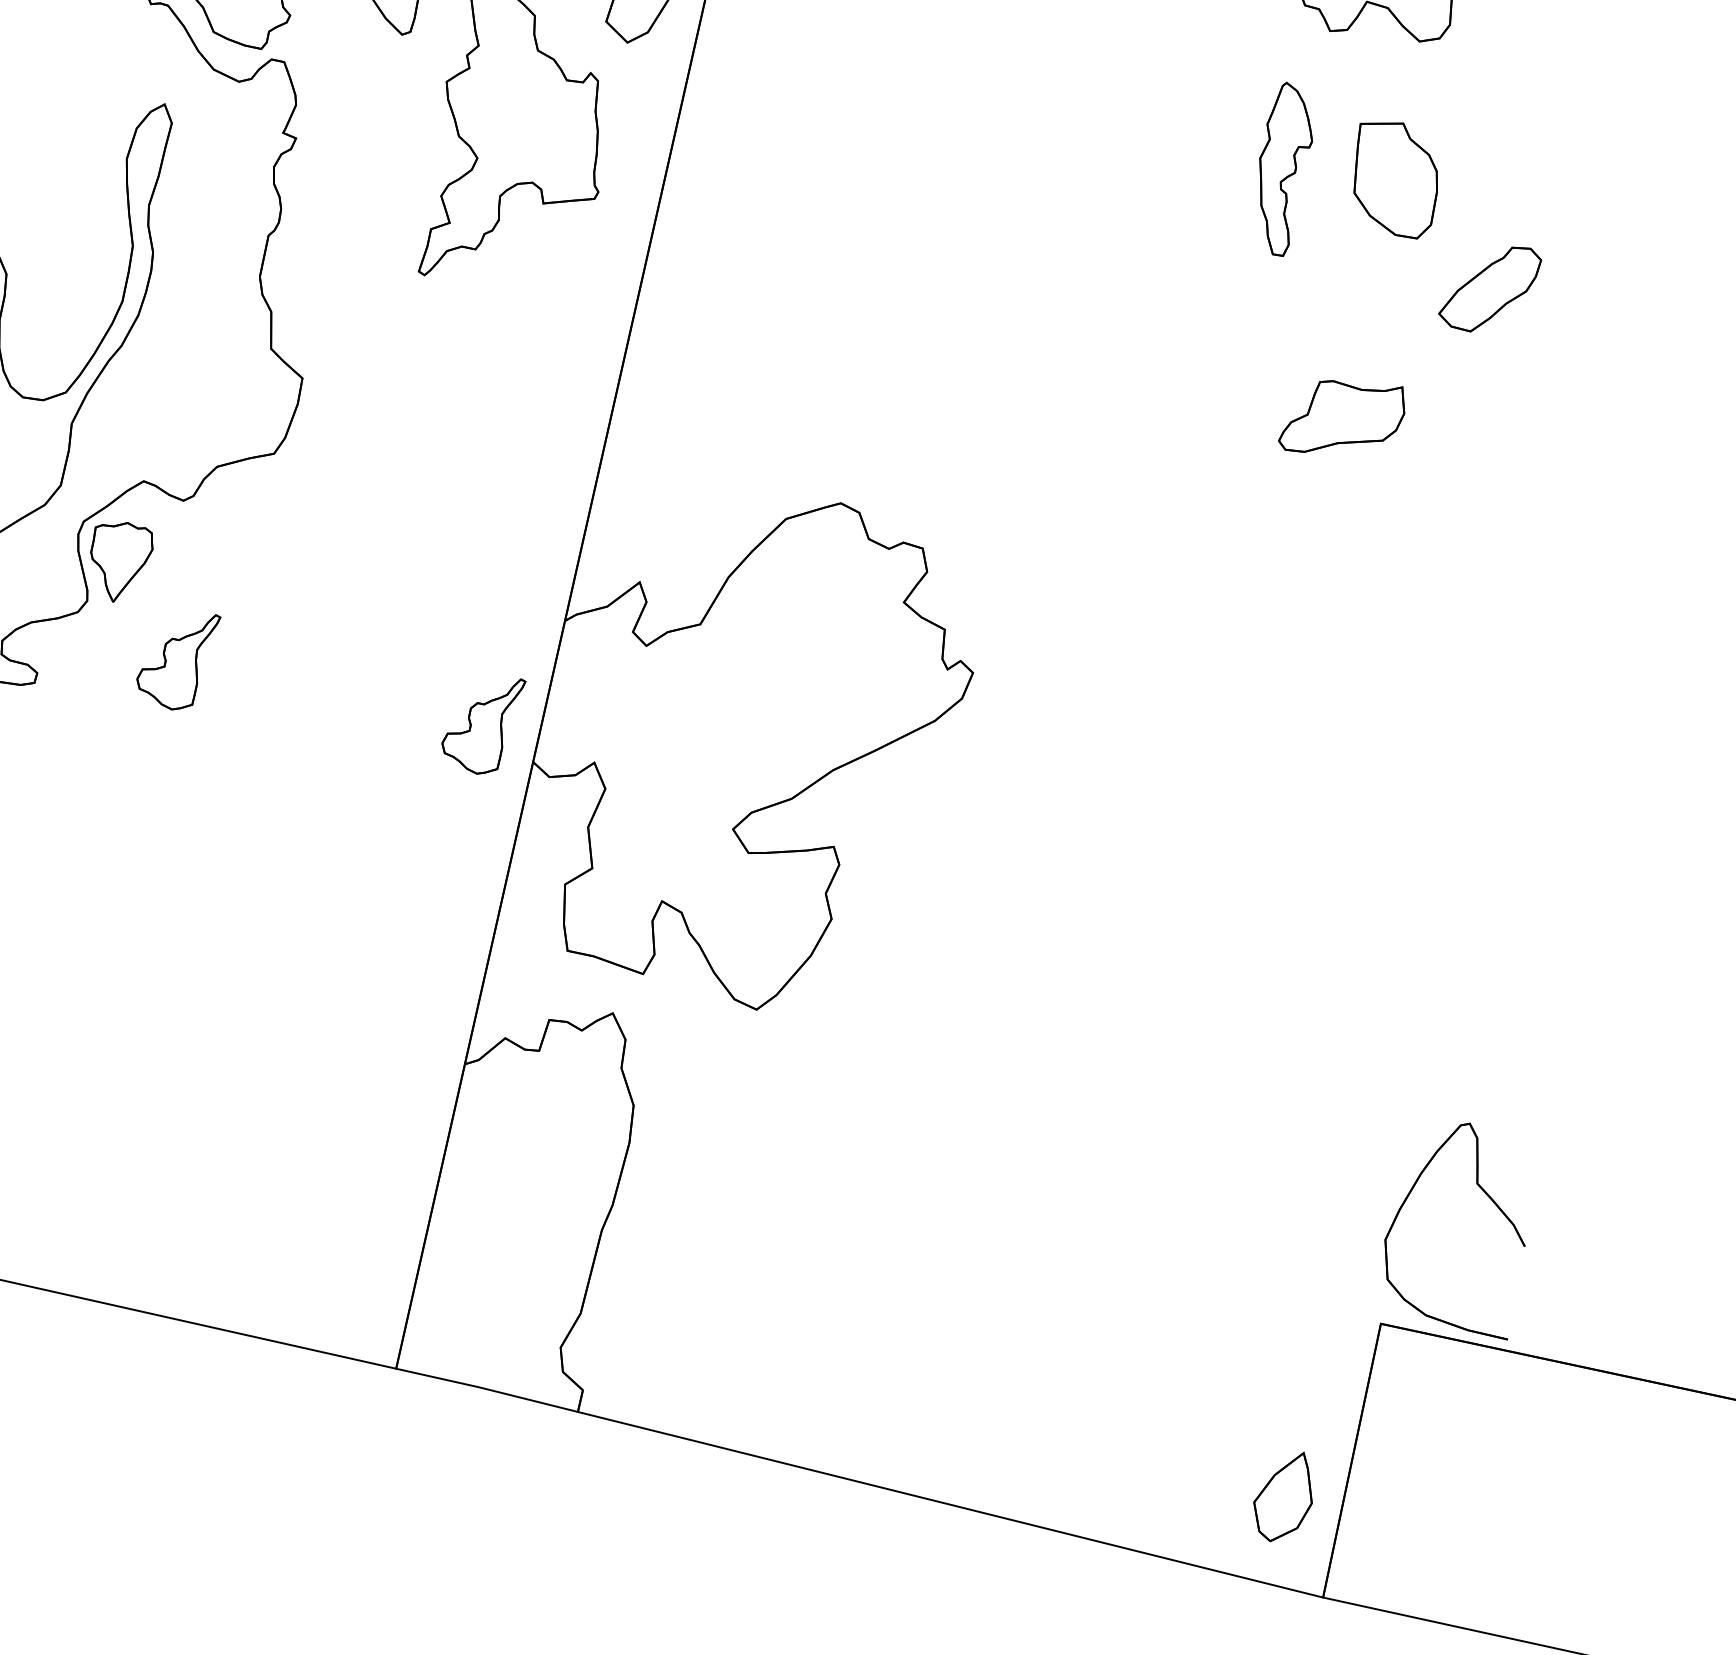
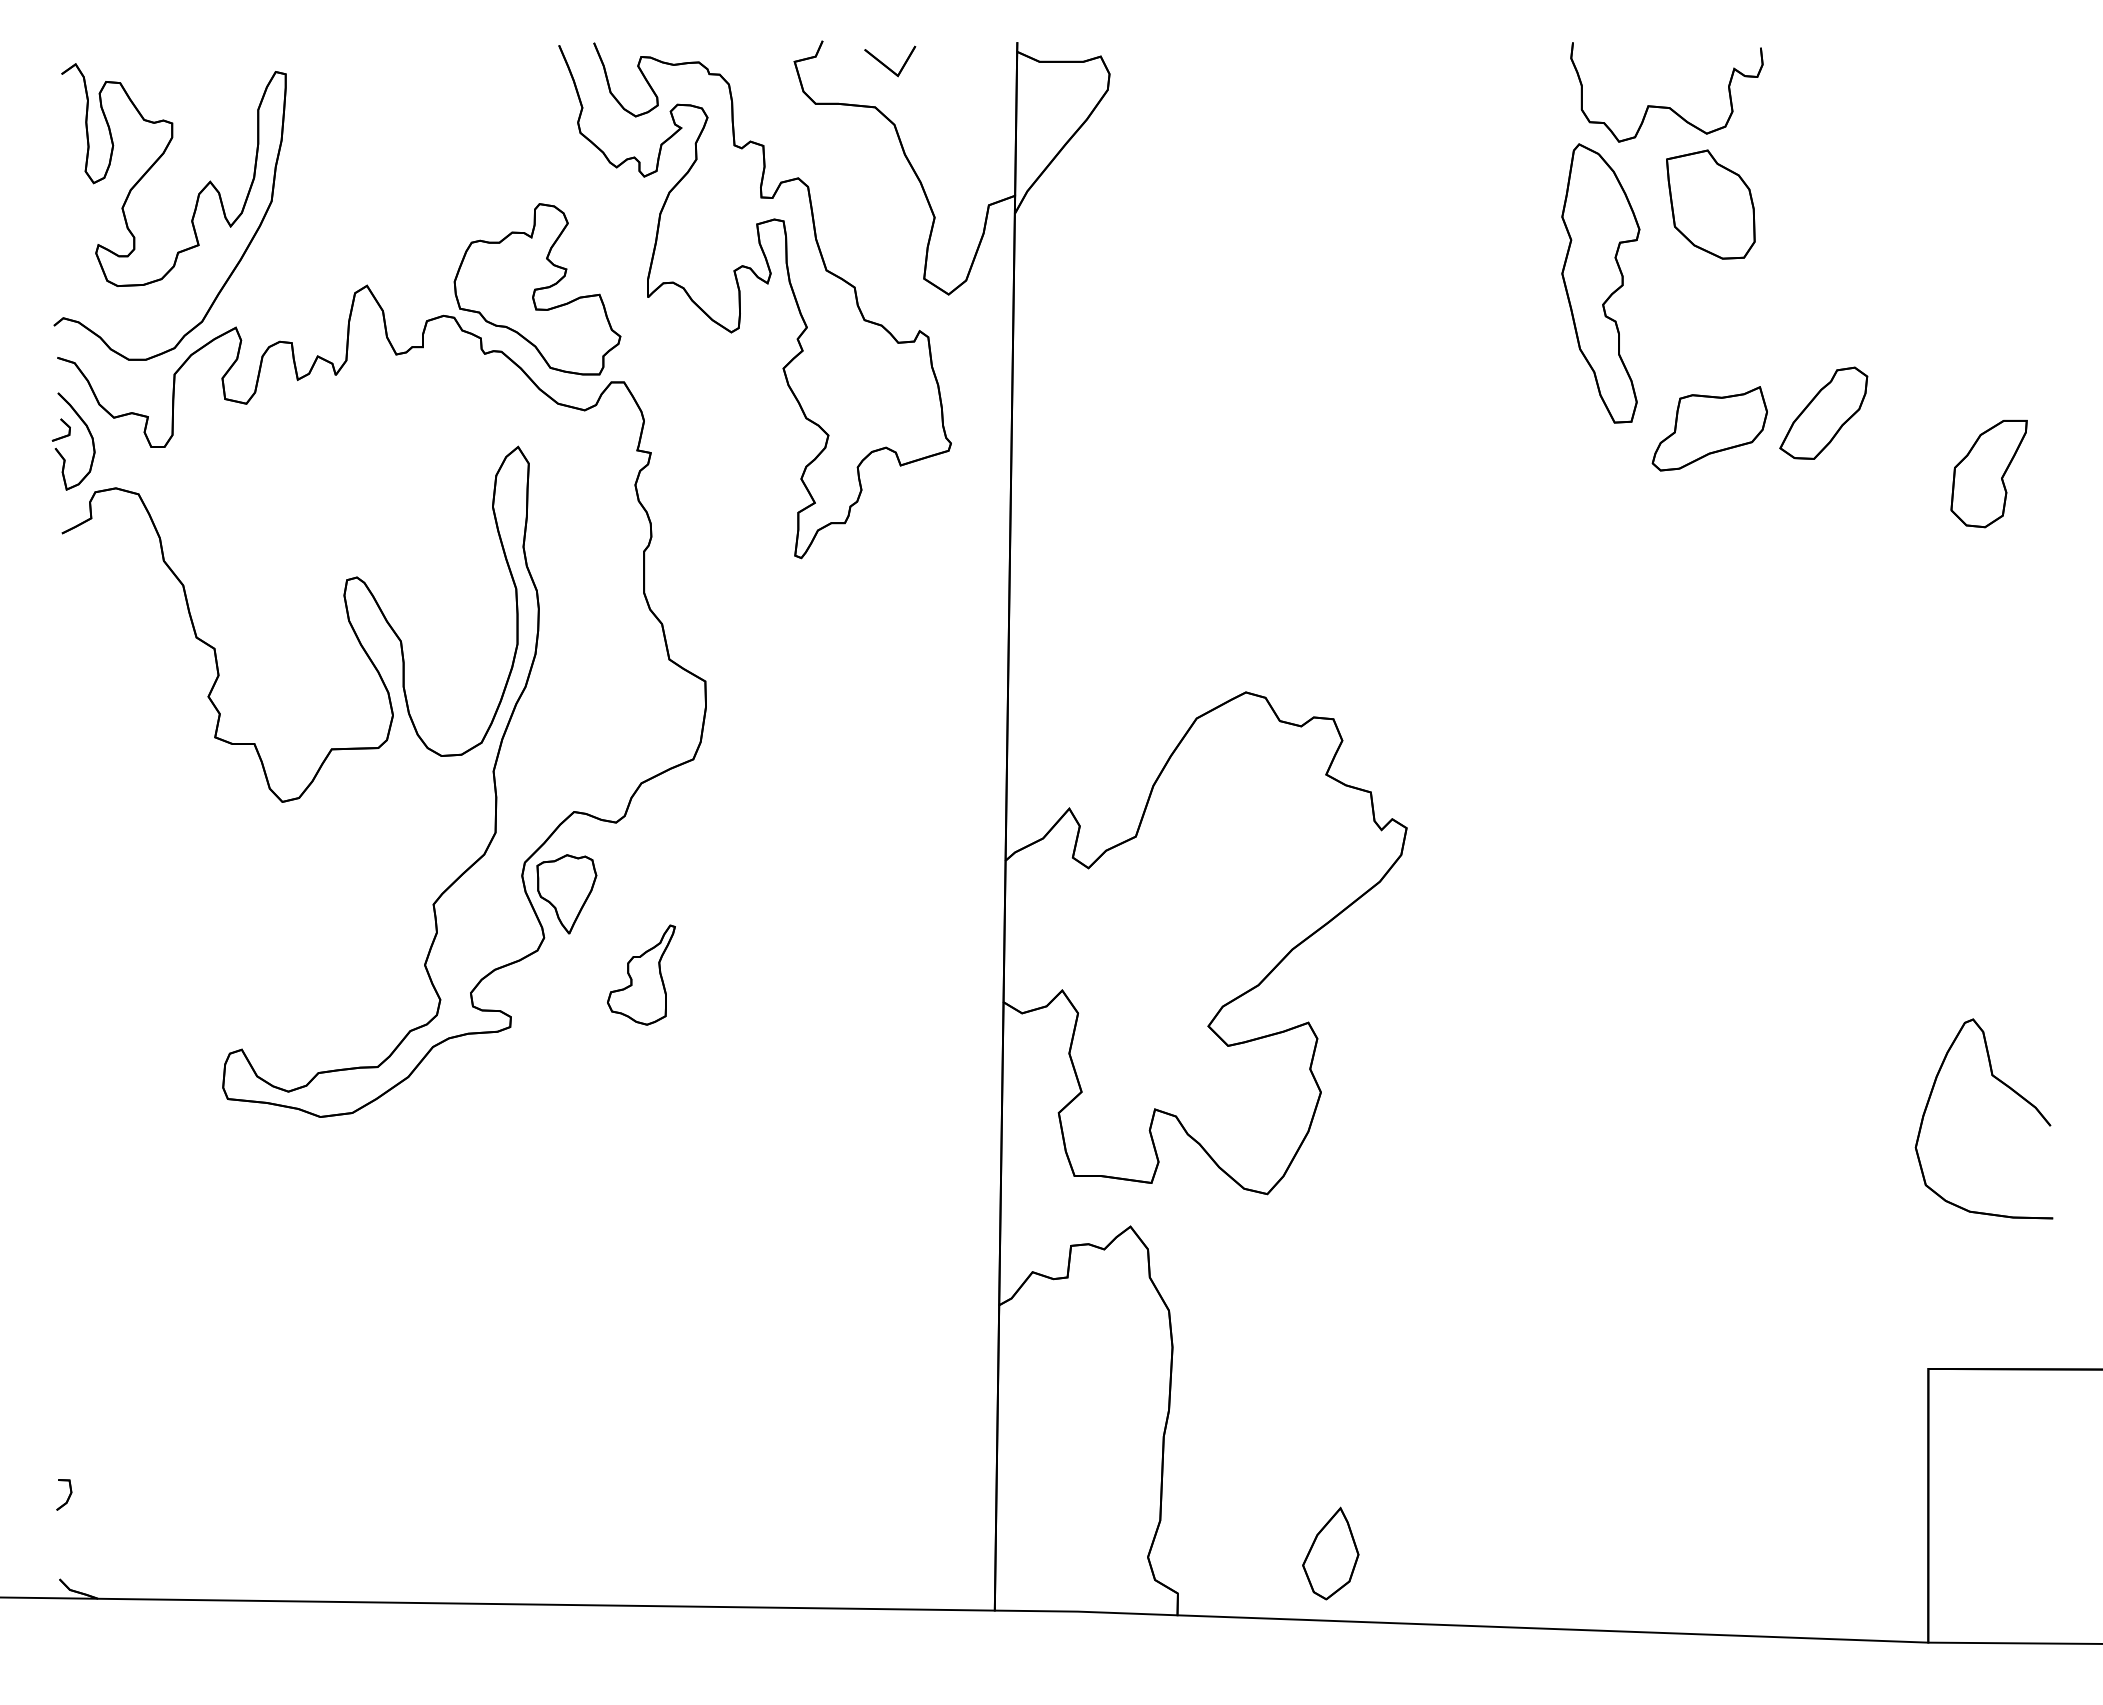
part: (1281, 168) -> (1600, 283), size x1.67
part: (1394, 178) -> (1710, 204), moved
part: (1489, 287) -> (1823, 412), moved
part: (1343, 418) -> (1709, 428), moved
part: (1629, 441) -> (1988, 474), added
part: (481, 722) -> (946, 974), removed
part: (1487, 1196) -> (2004, 1085), moved
part: (1284, 1496) -> (1330, 1553), moved

